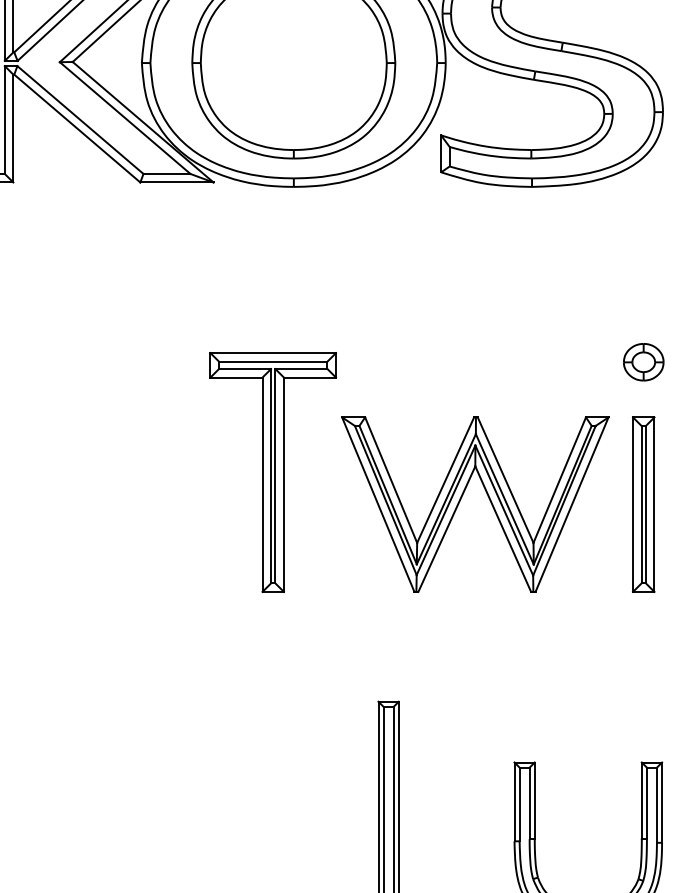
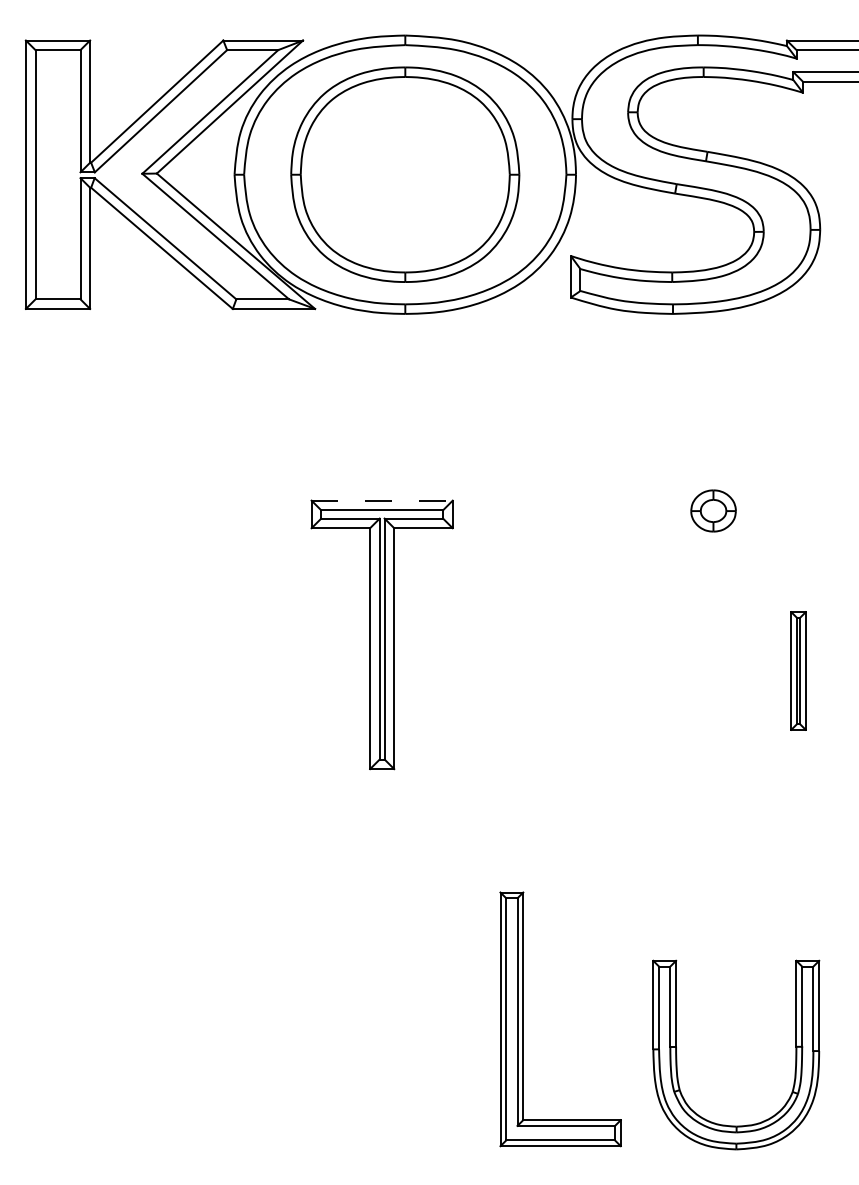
line: (273, 352) -> (382, 500), solid -> dashed
part: (643, 361) -> (713, 510), moved
part: (487, 497) -> (623, 662), removed
part: (643, 504) -> (798, 670), size x0.6

